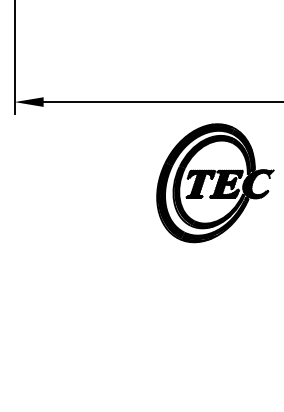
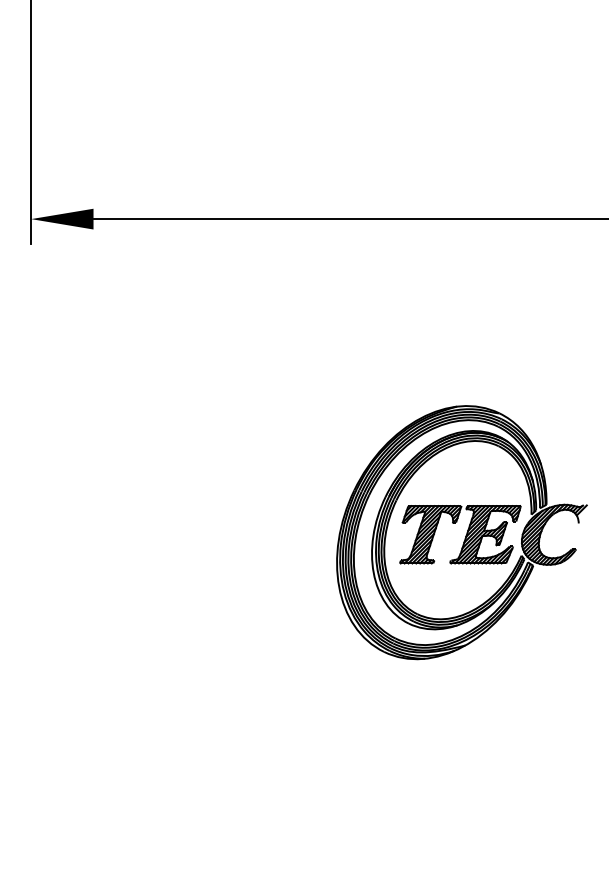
part: (215, 183) -> (462, 533), moved

